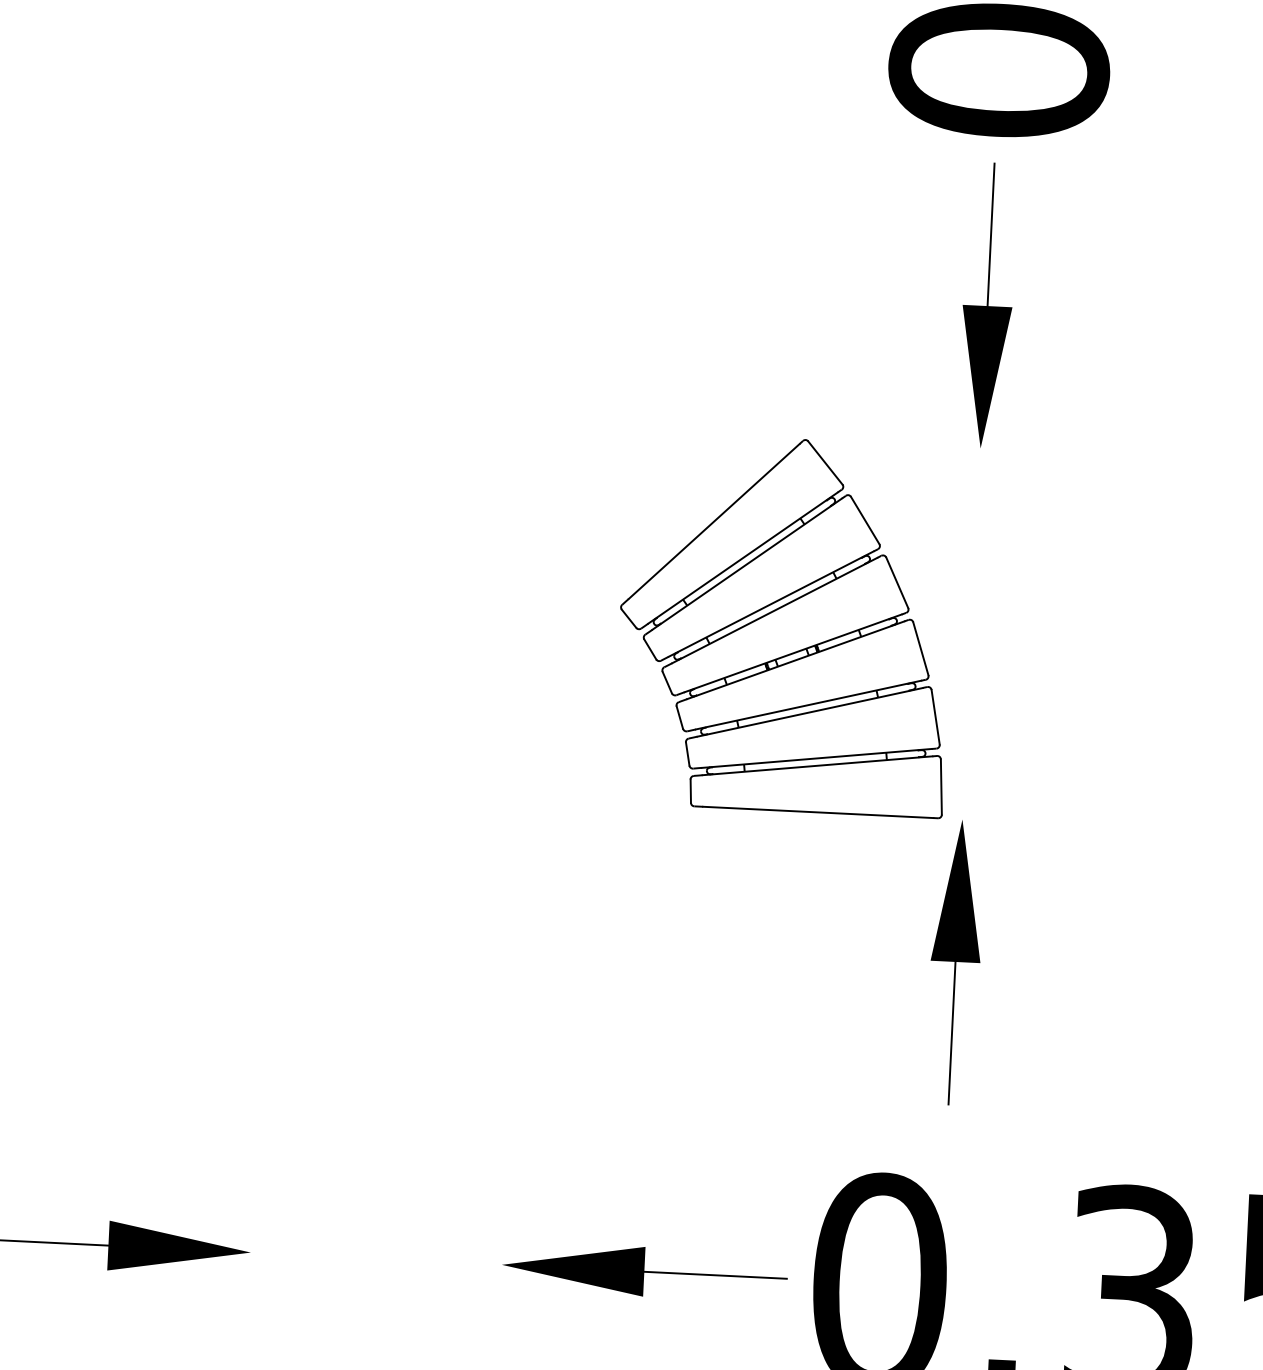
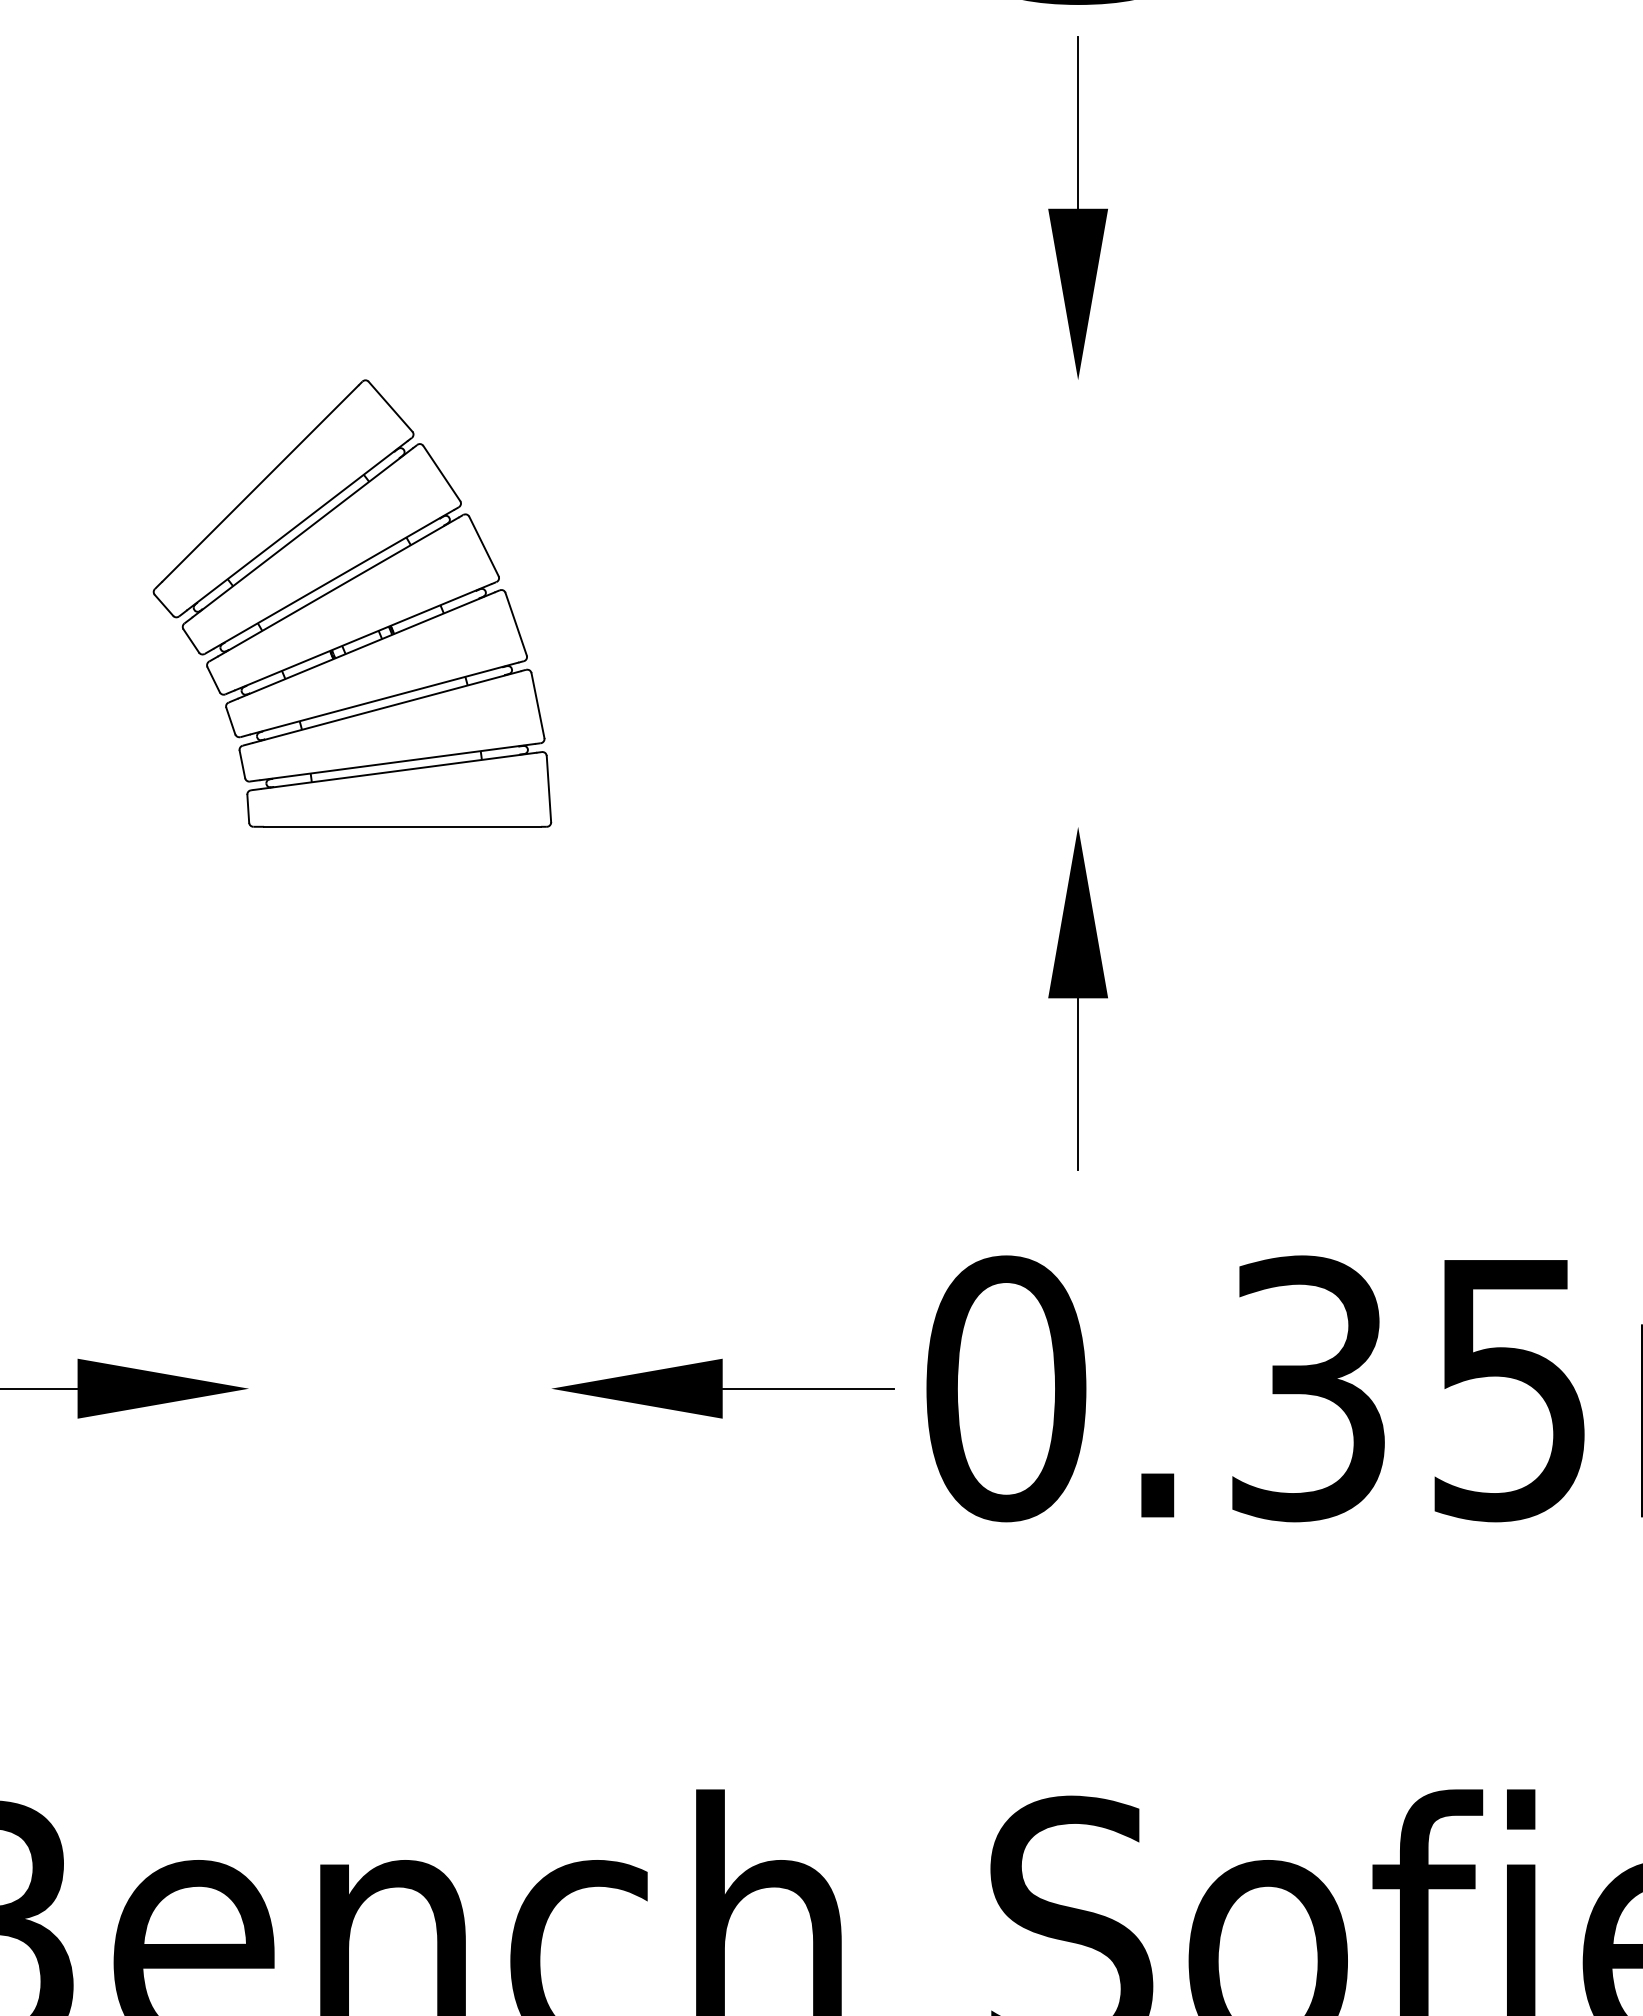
part: (785, 624) -> (352, 603), moved

